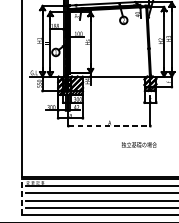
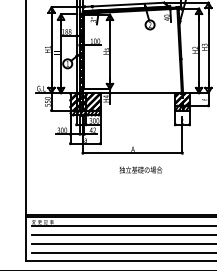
line: (109, 126) -> (132, 153), dashed -> solid
text: (138, 144) -> (140, 169), moved
line: (21, 196) -> (26, 238), dashed -> solid

